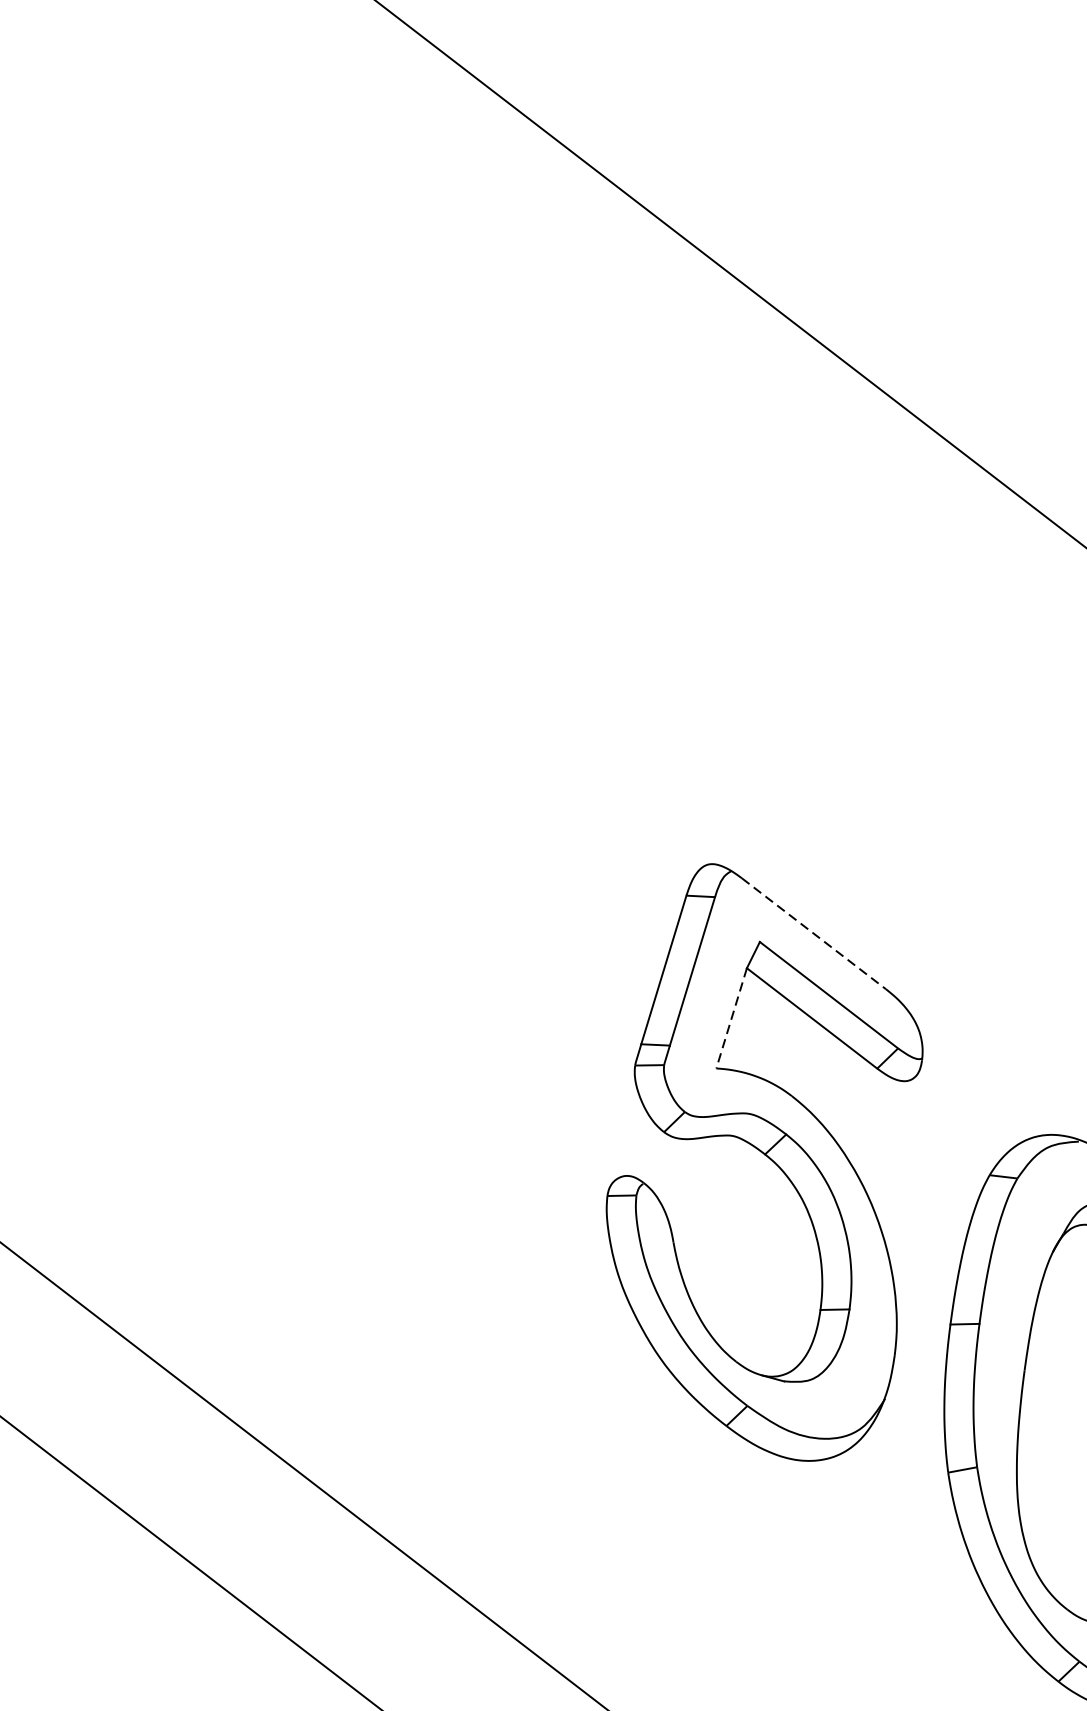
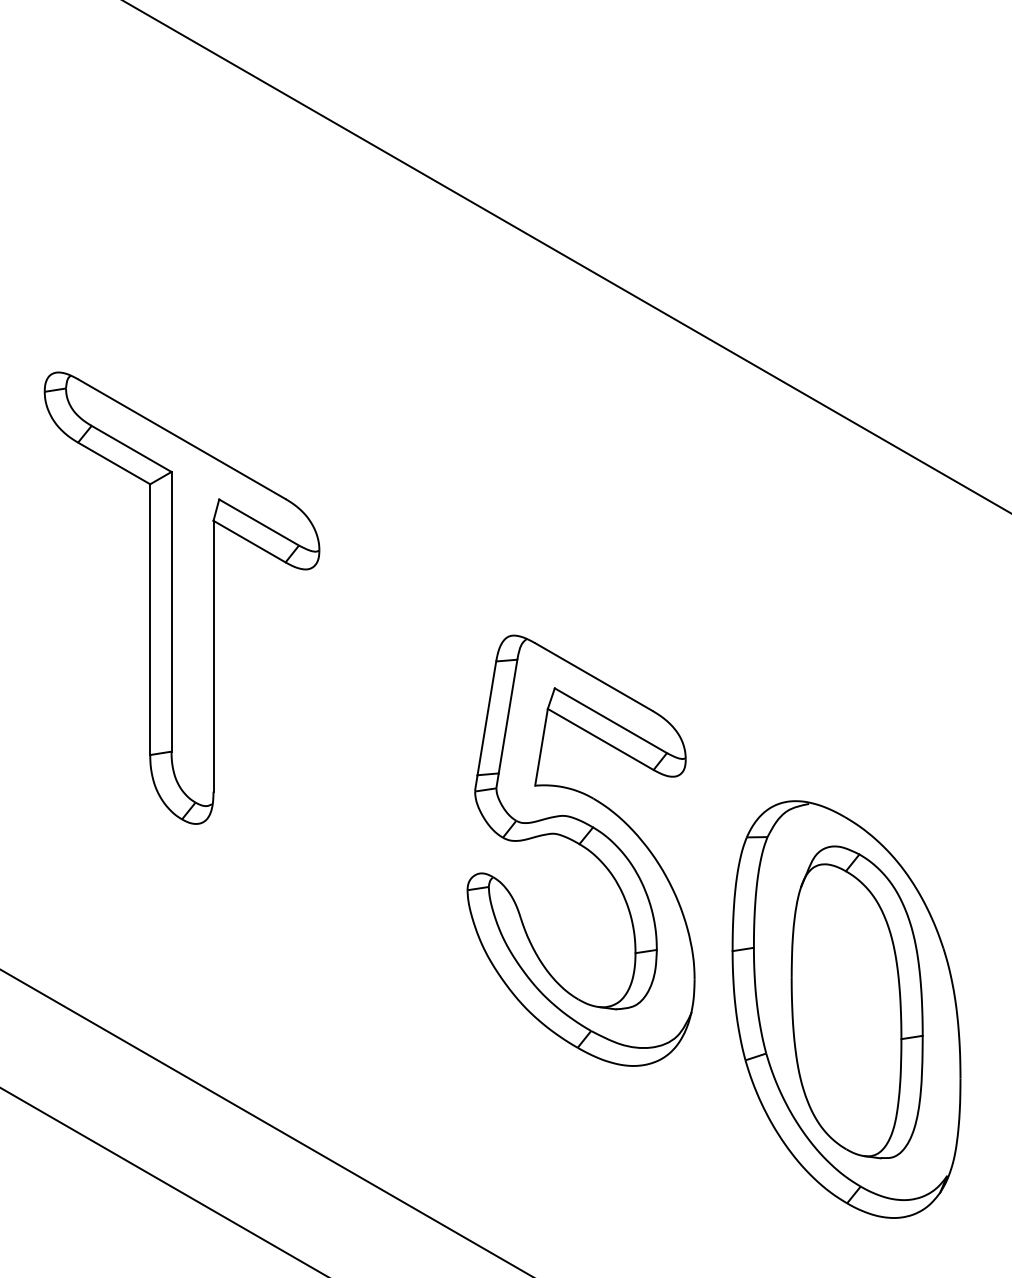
part: (277, 754) -> (181, 597), added
line: (814, 934) -> (594, 677), dashed -> solid
line: (731, 1018) -> (541, 747), dashed -> solid

